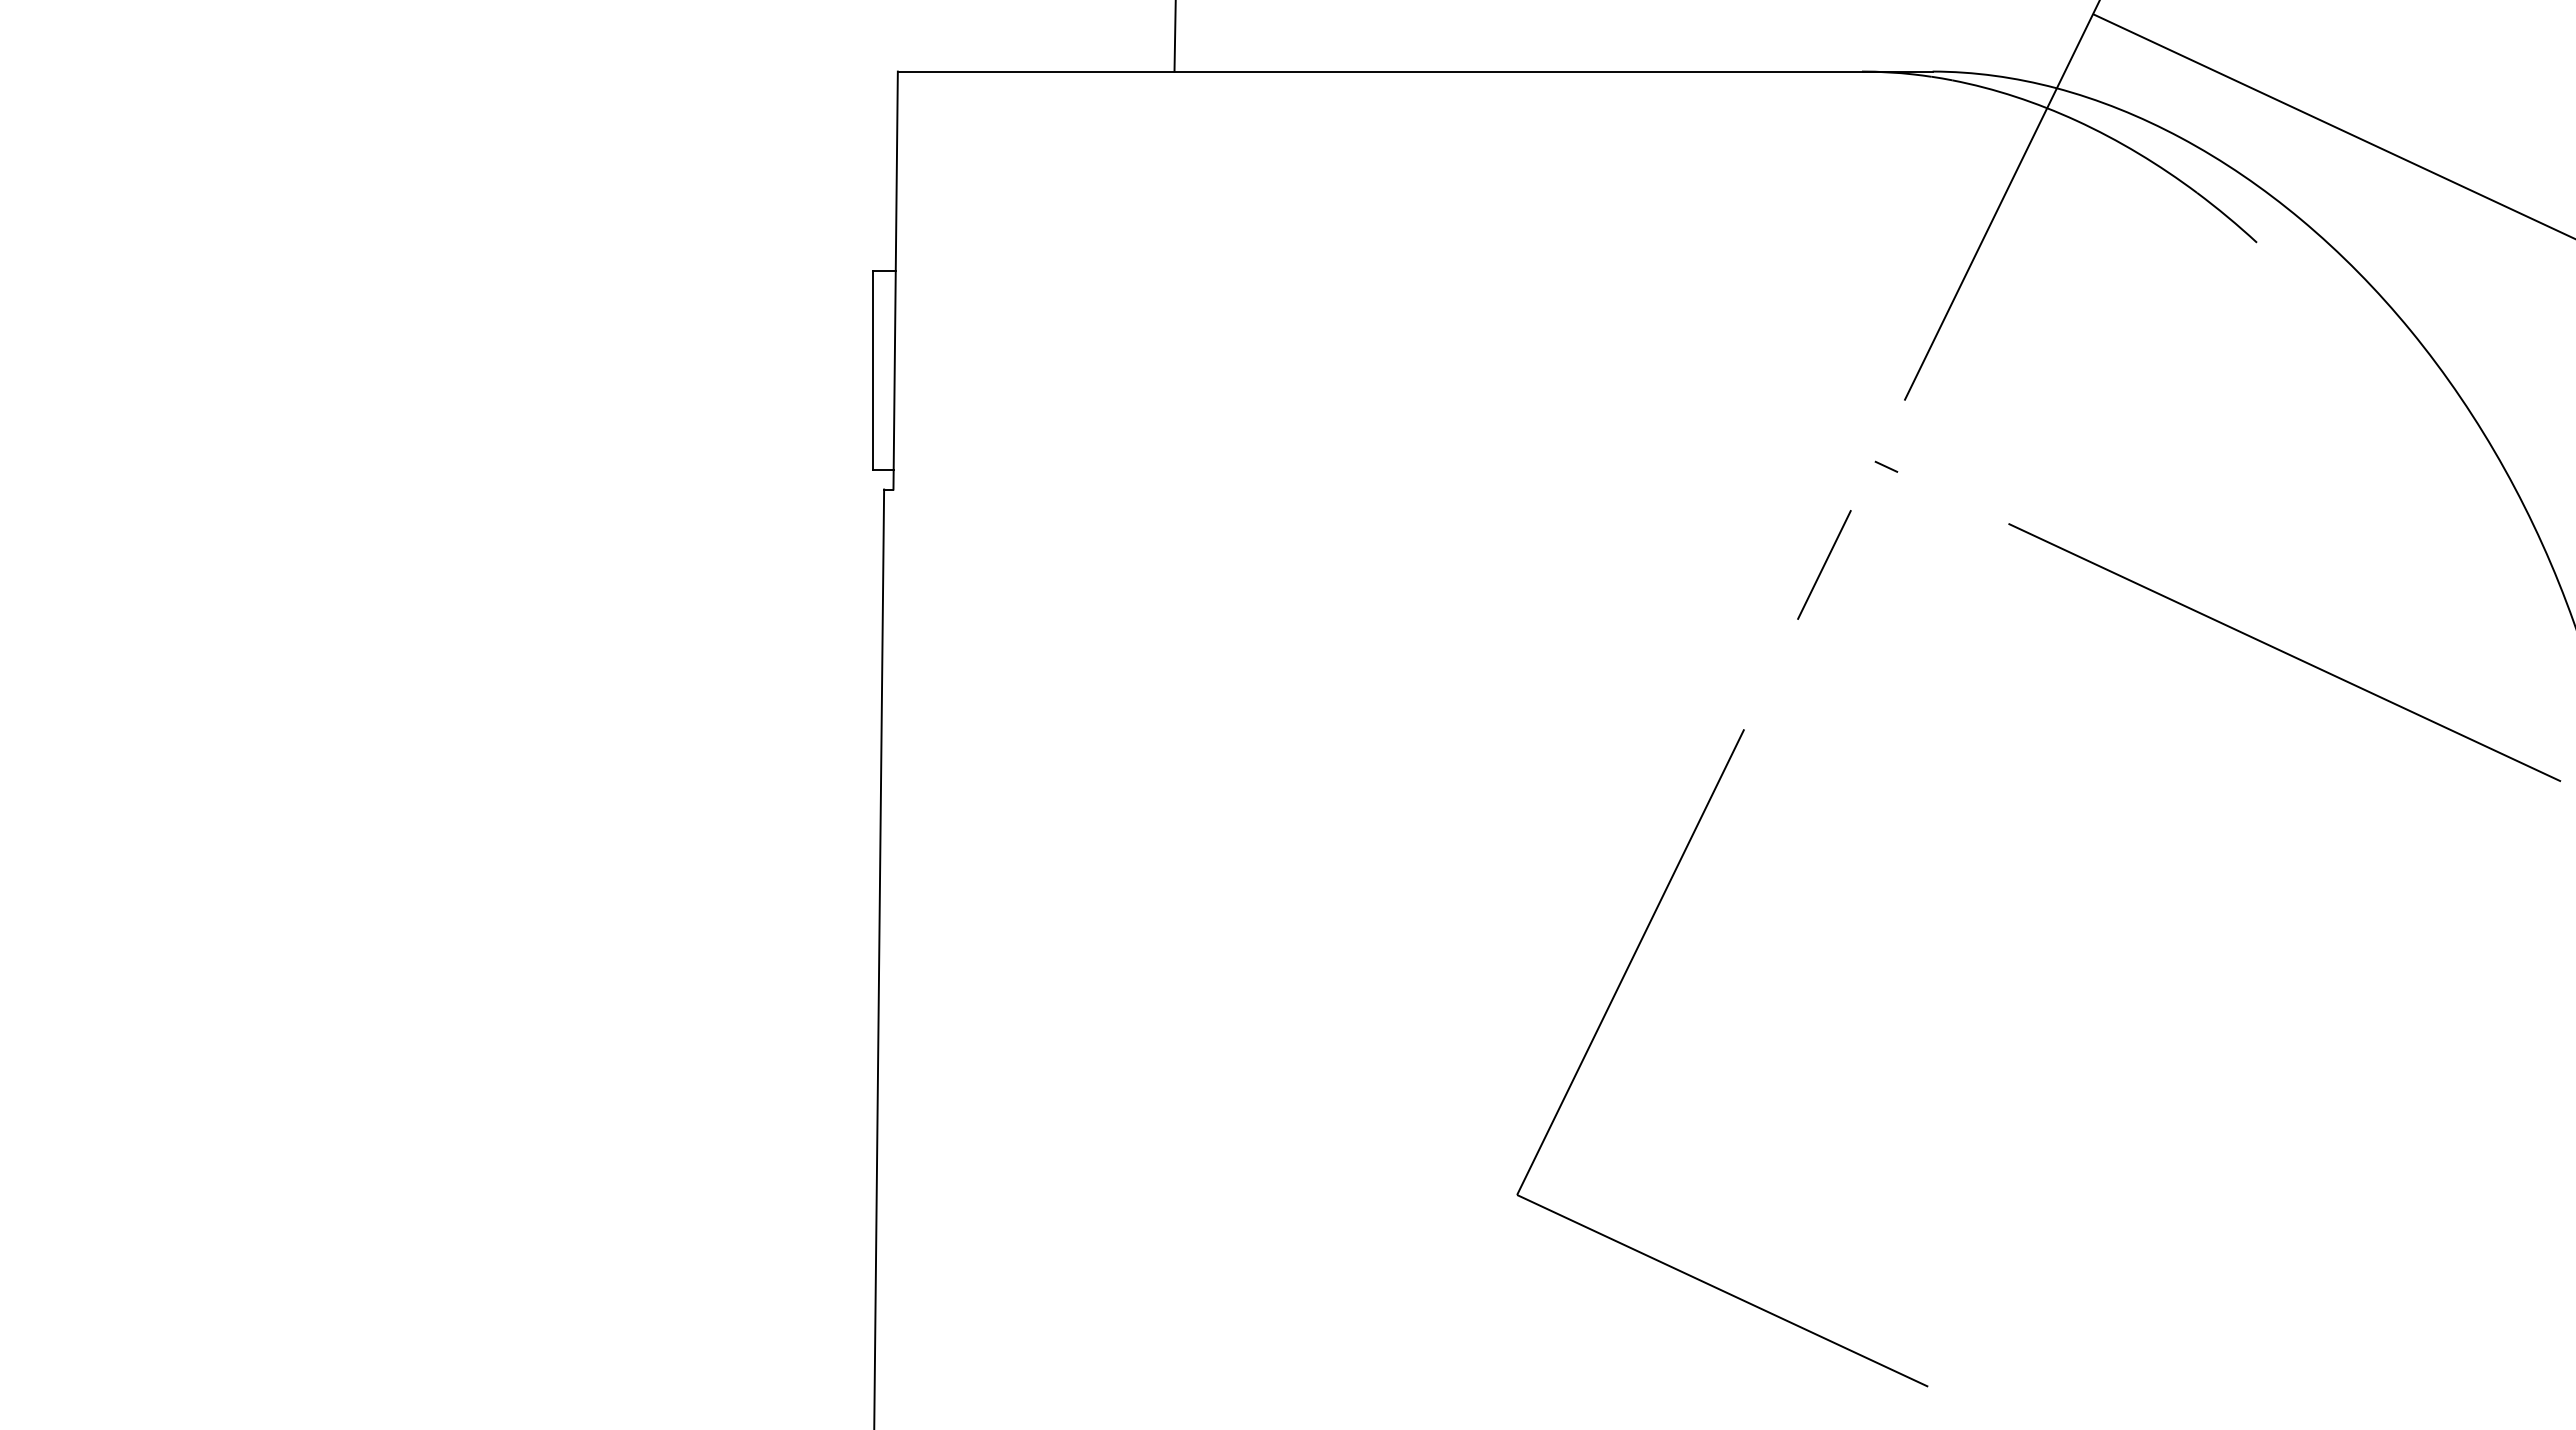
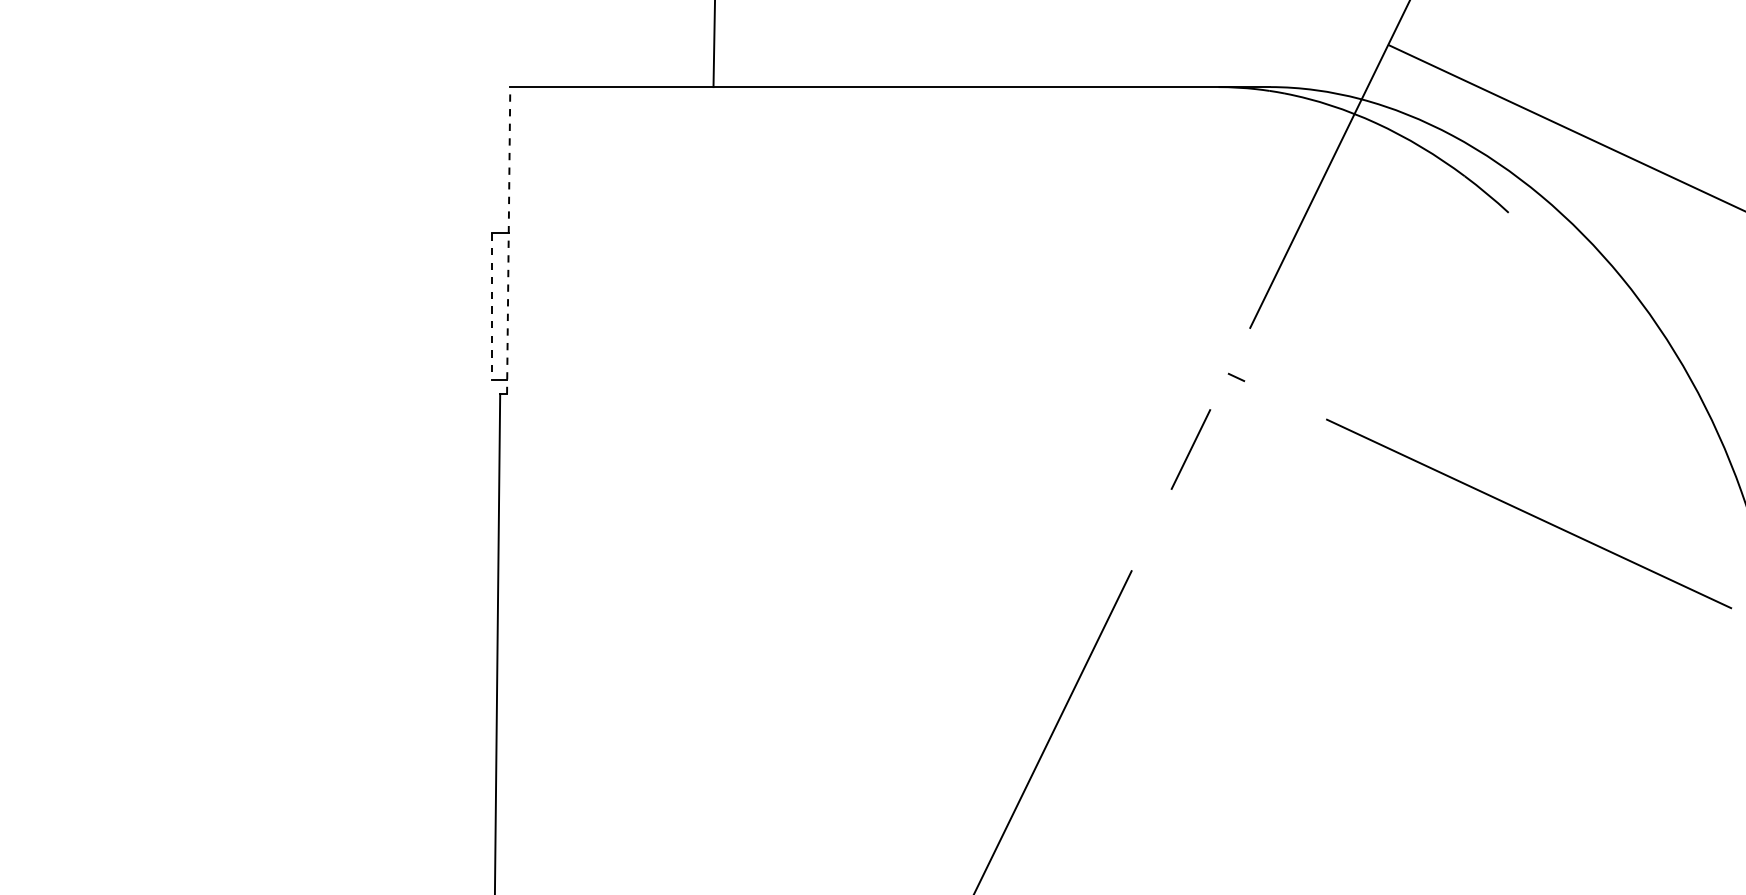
line: (895, 280) -> (508, 240), solid -> dashed
line: (873, 370) -> (492, 306), solid -> dashed

